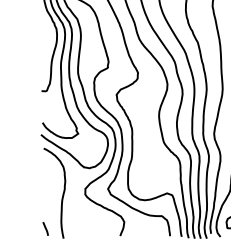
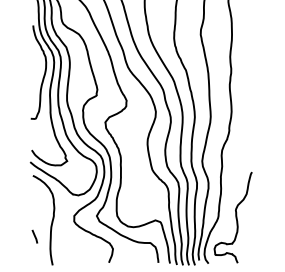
line: (45, 228) -> (34, 236), moved

